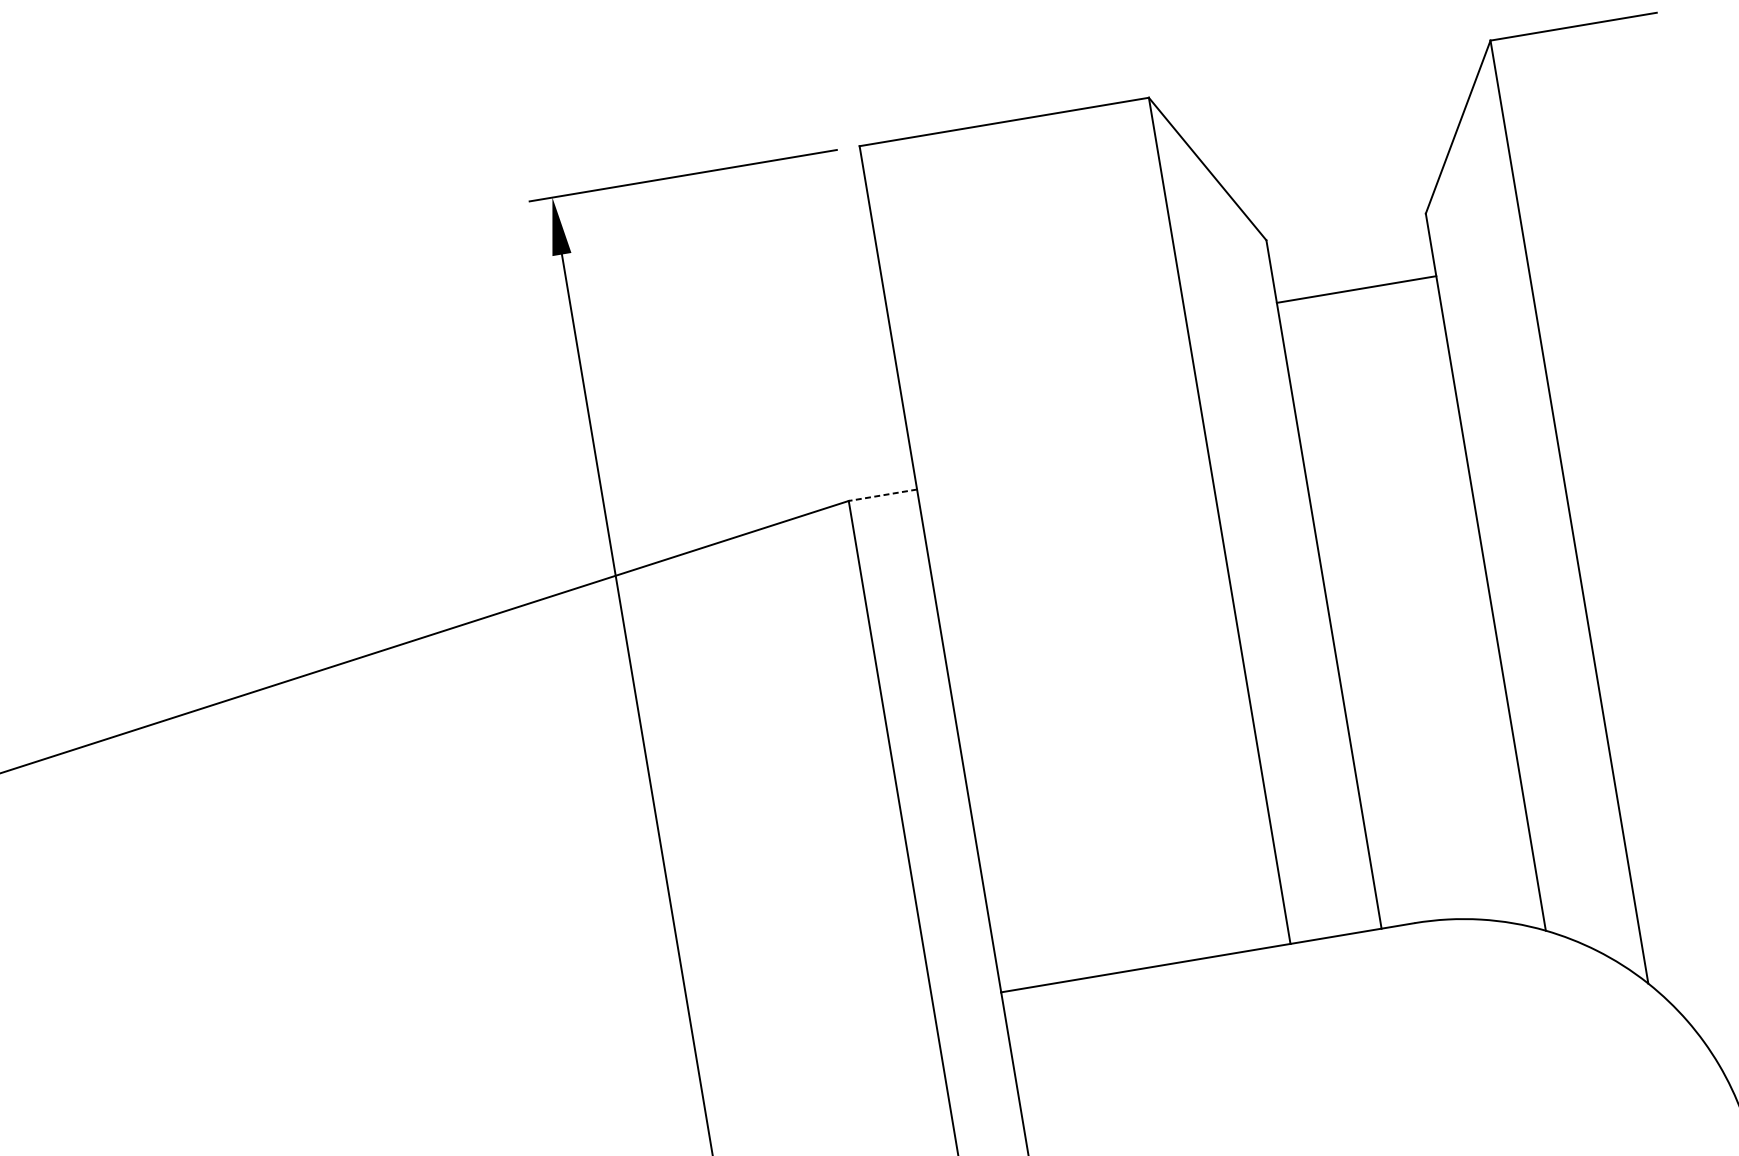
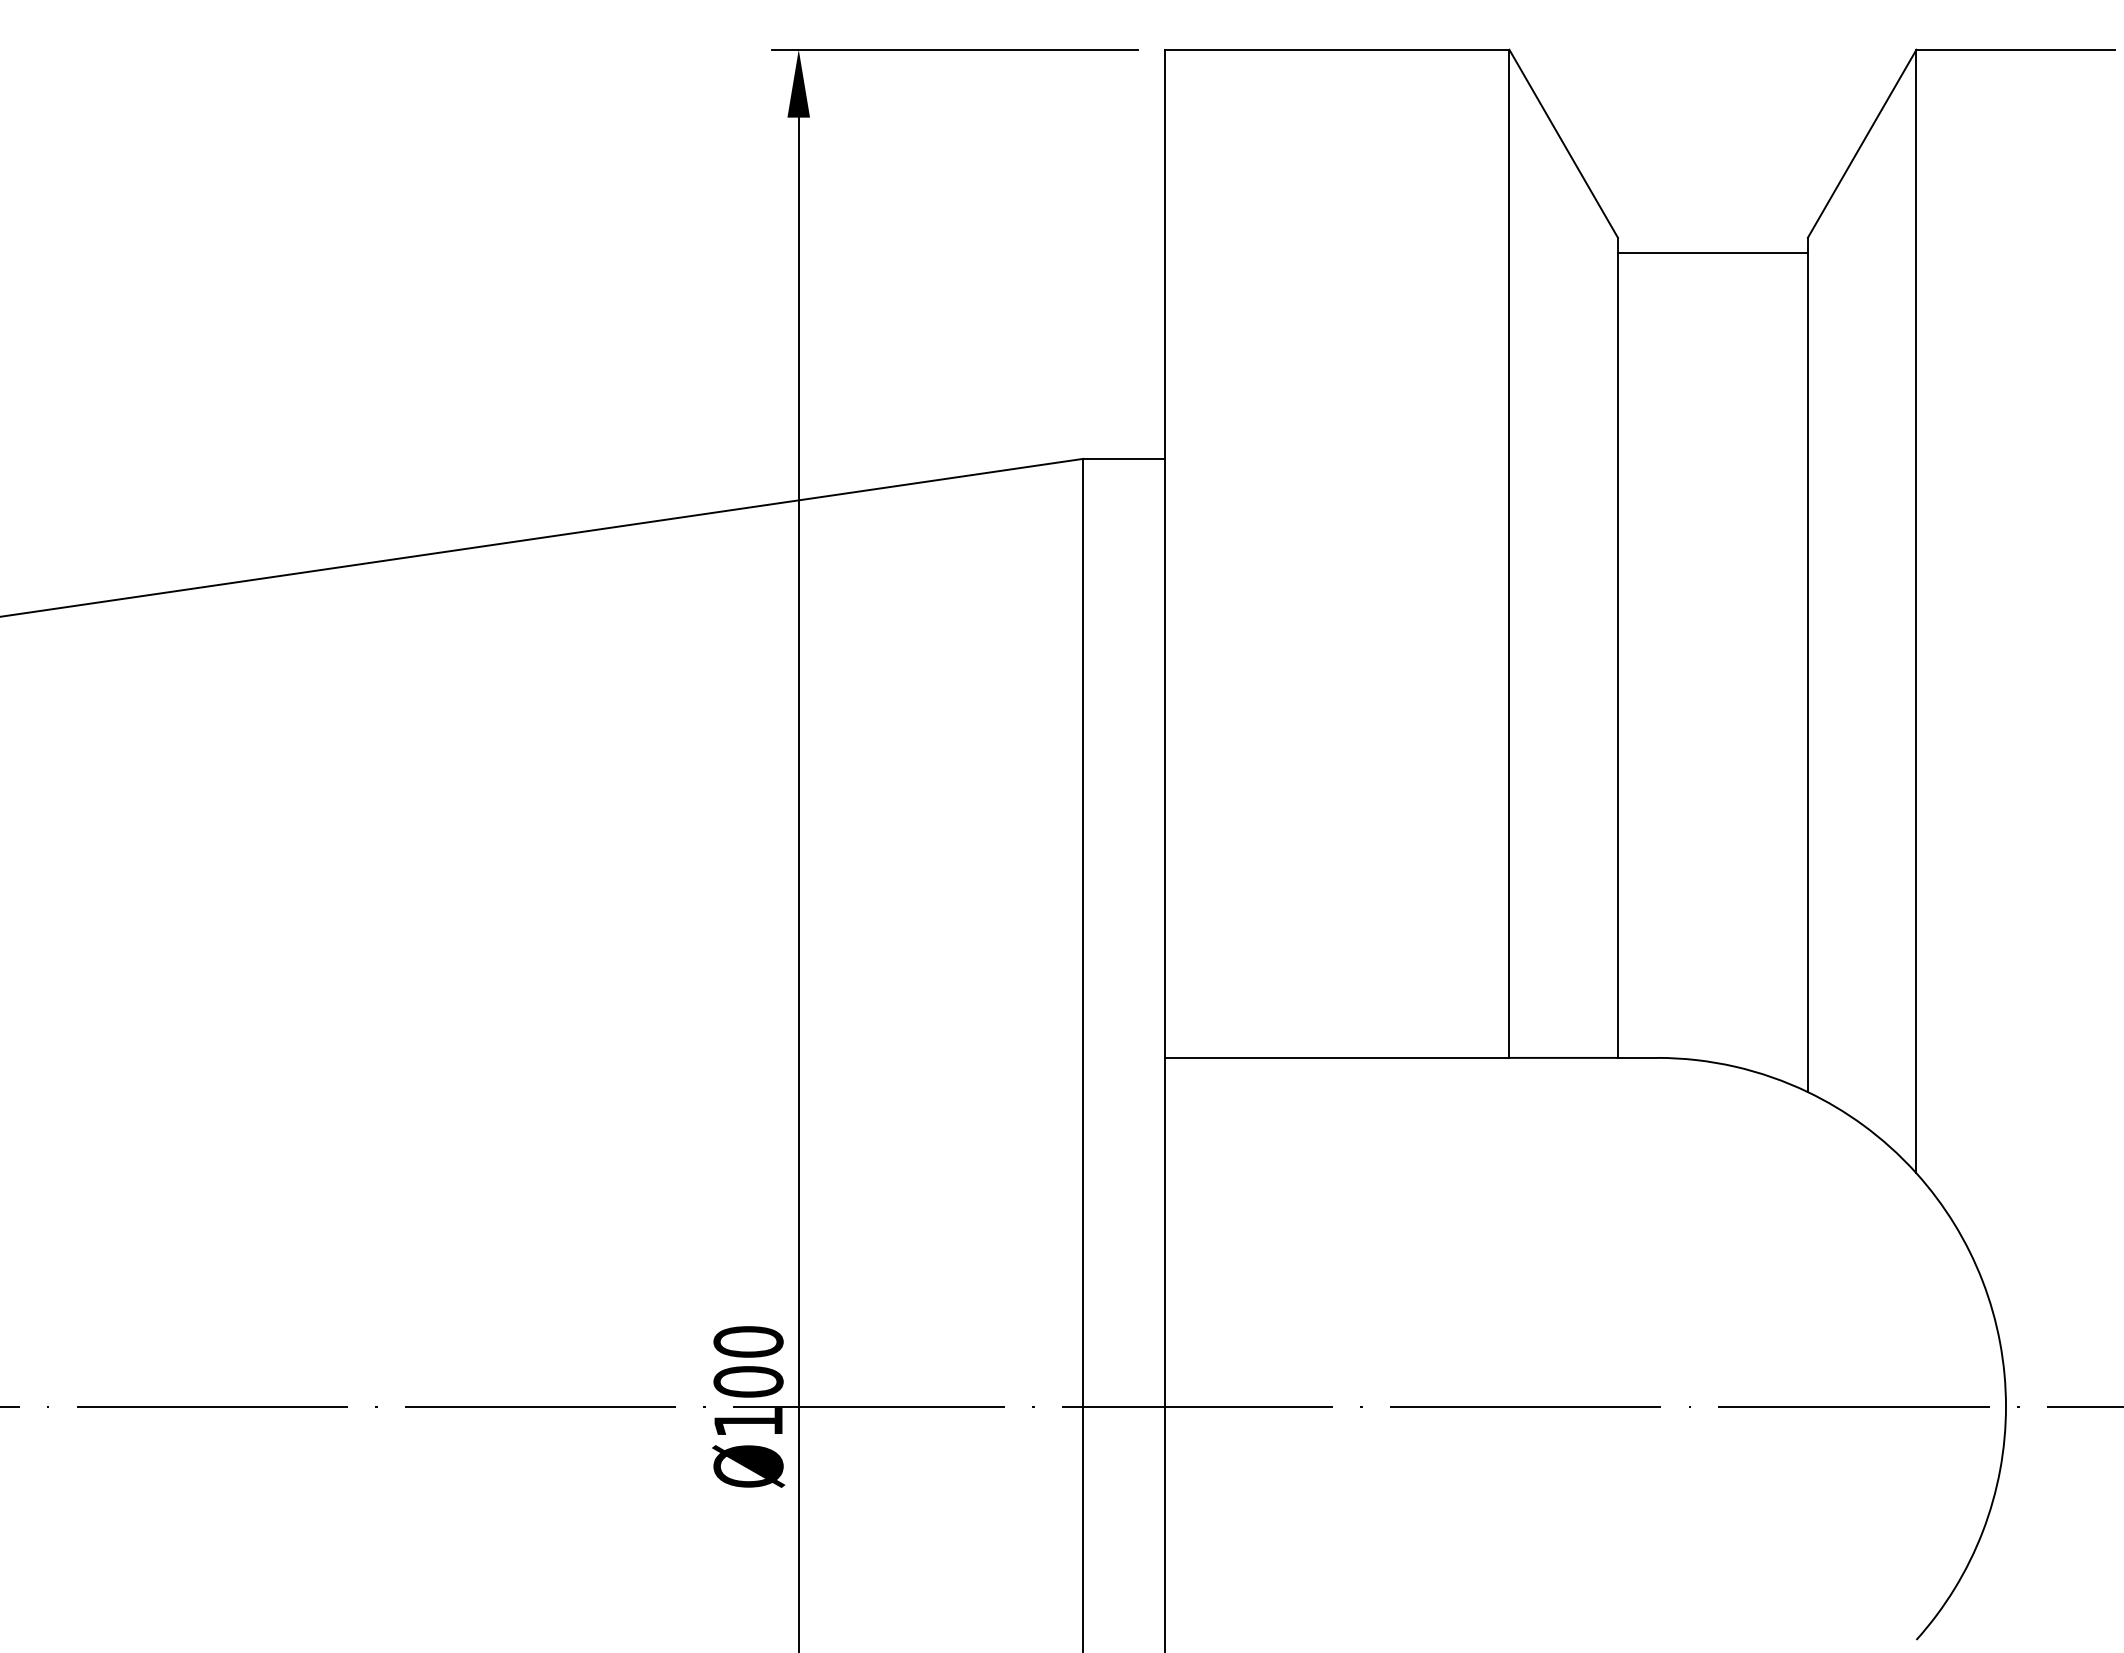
line: (1356, 289) -> (1712, 253), moved
line: (883, 494) -> (1124, 458), dashed -> solid

